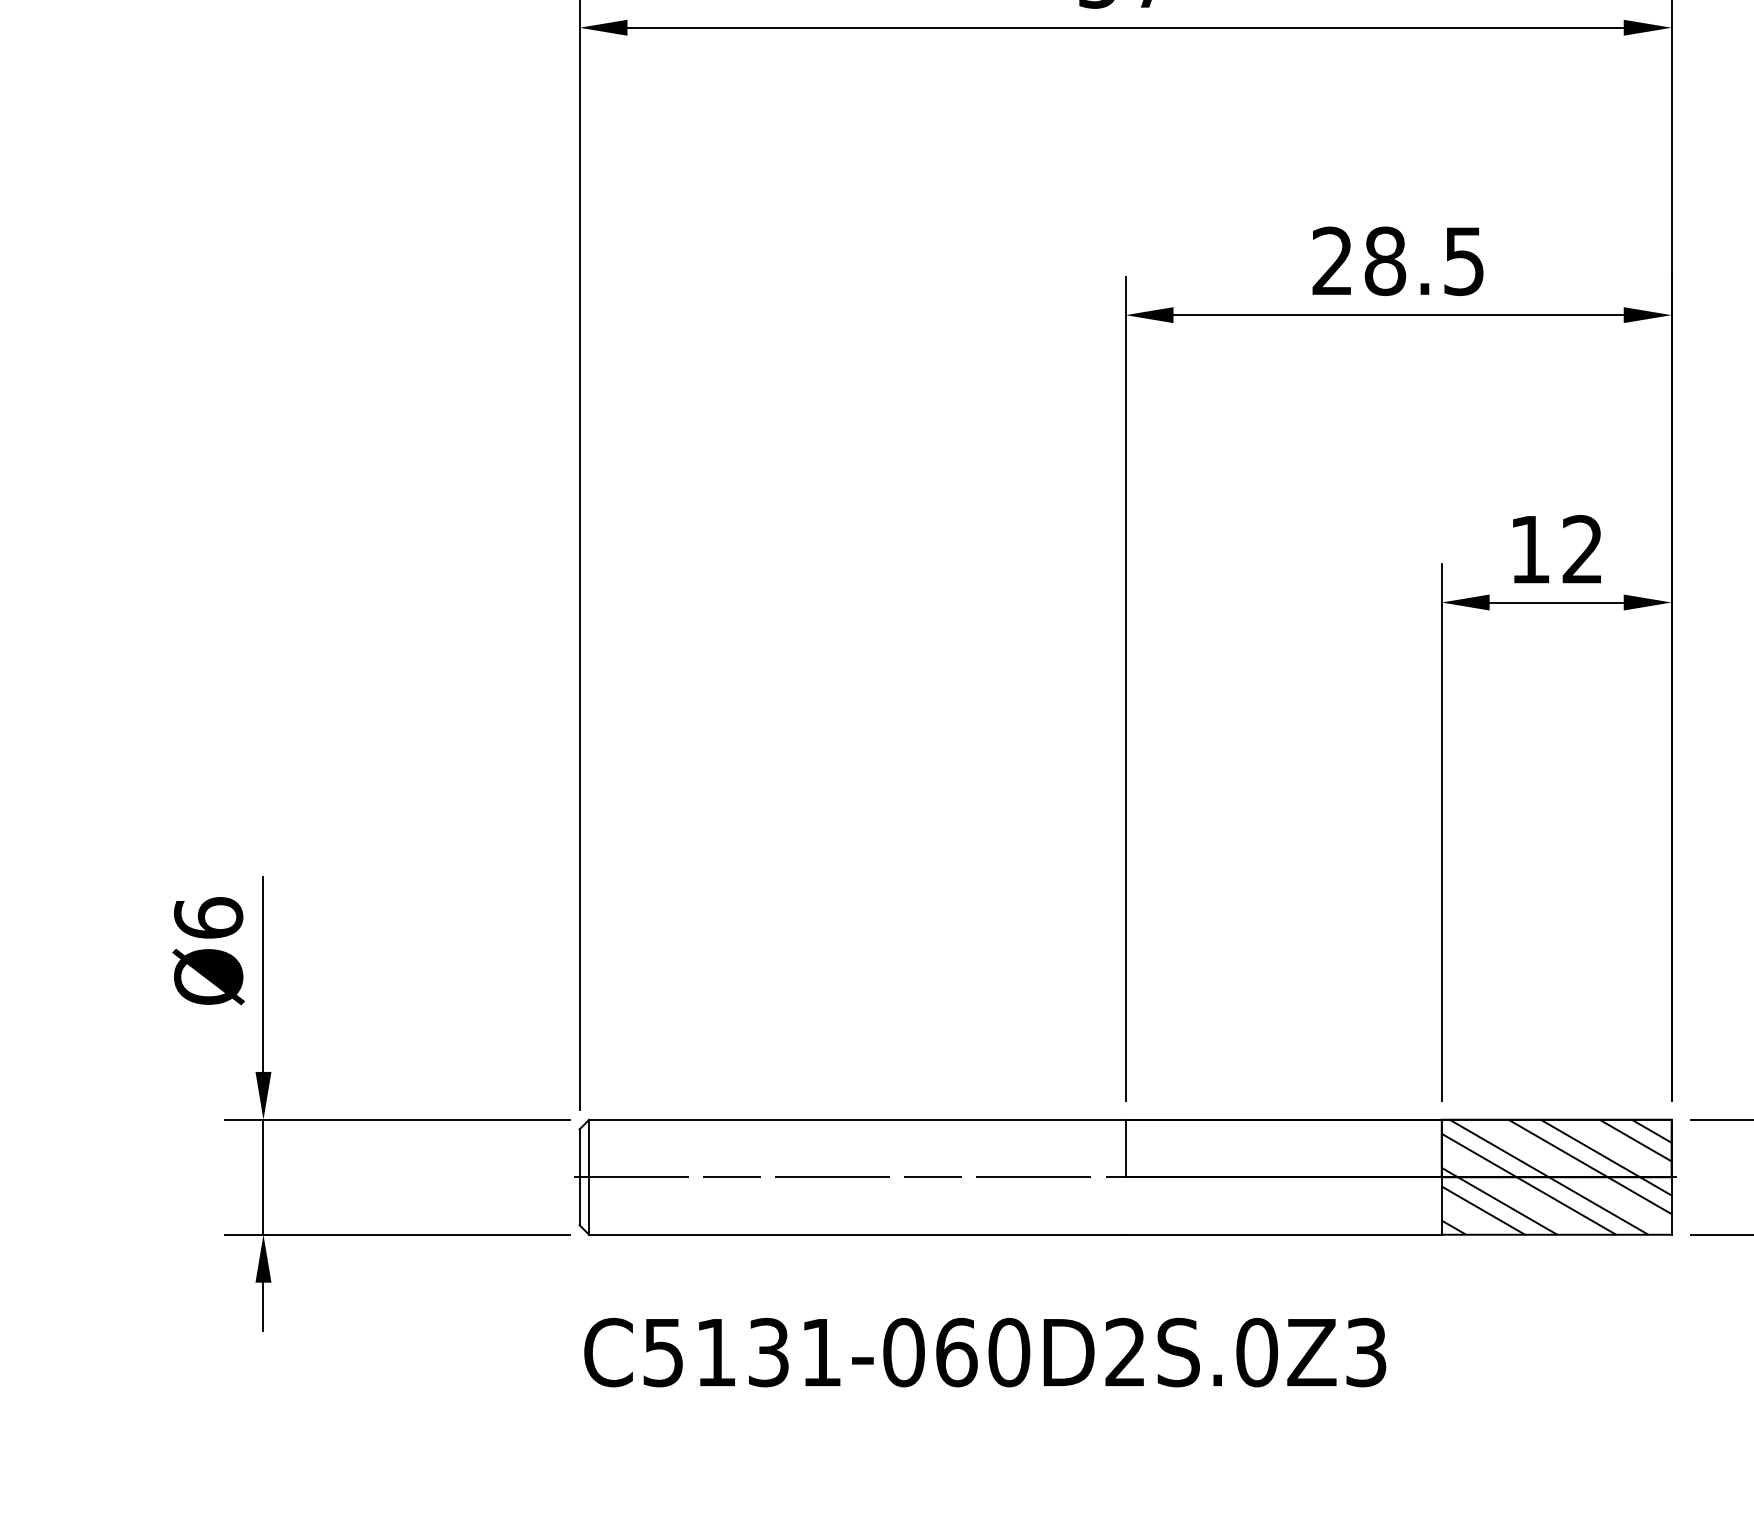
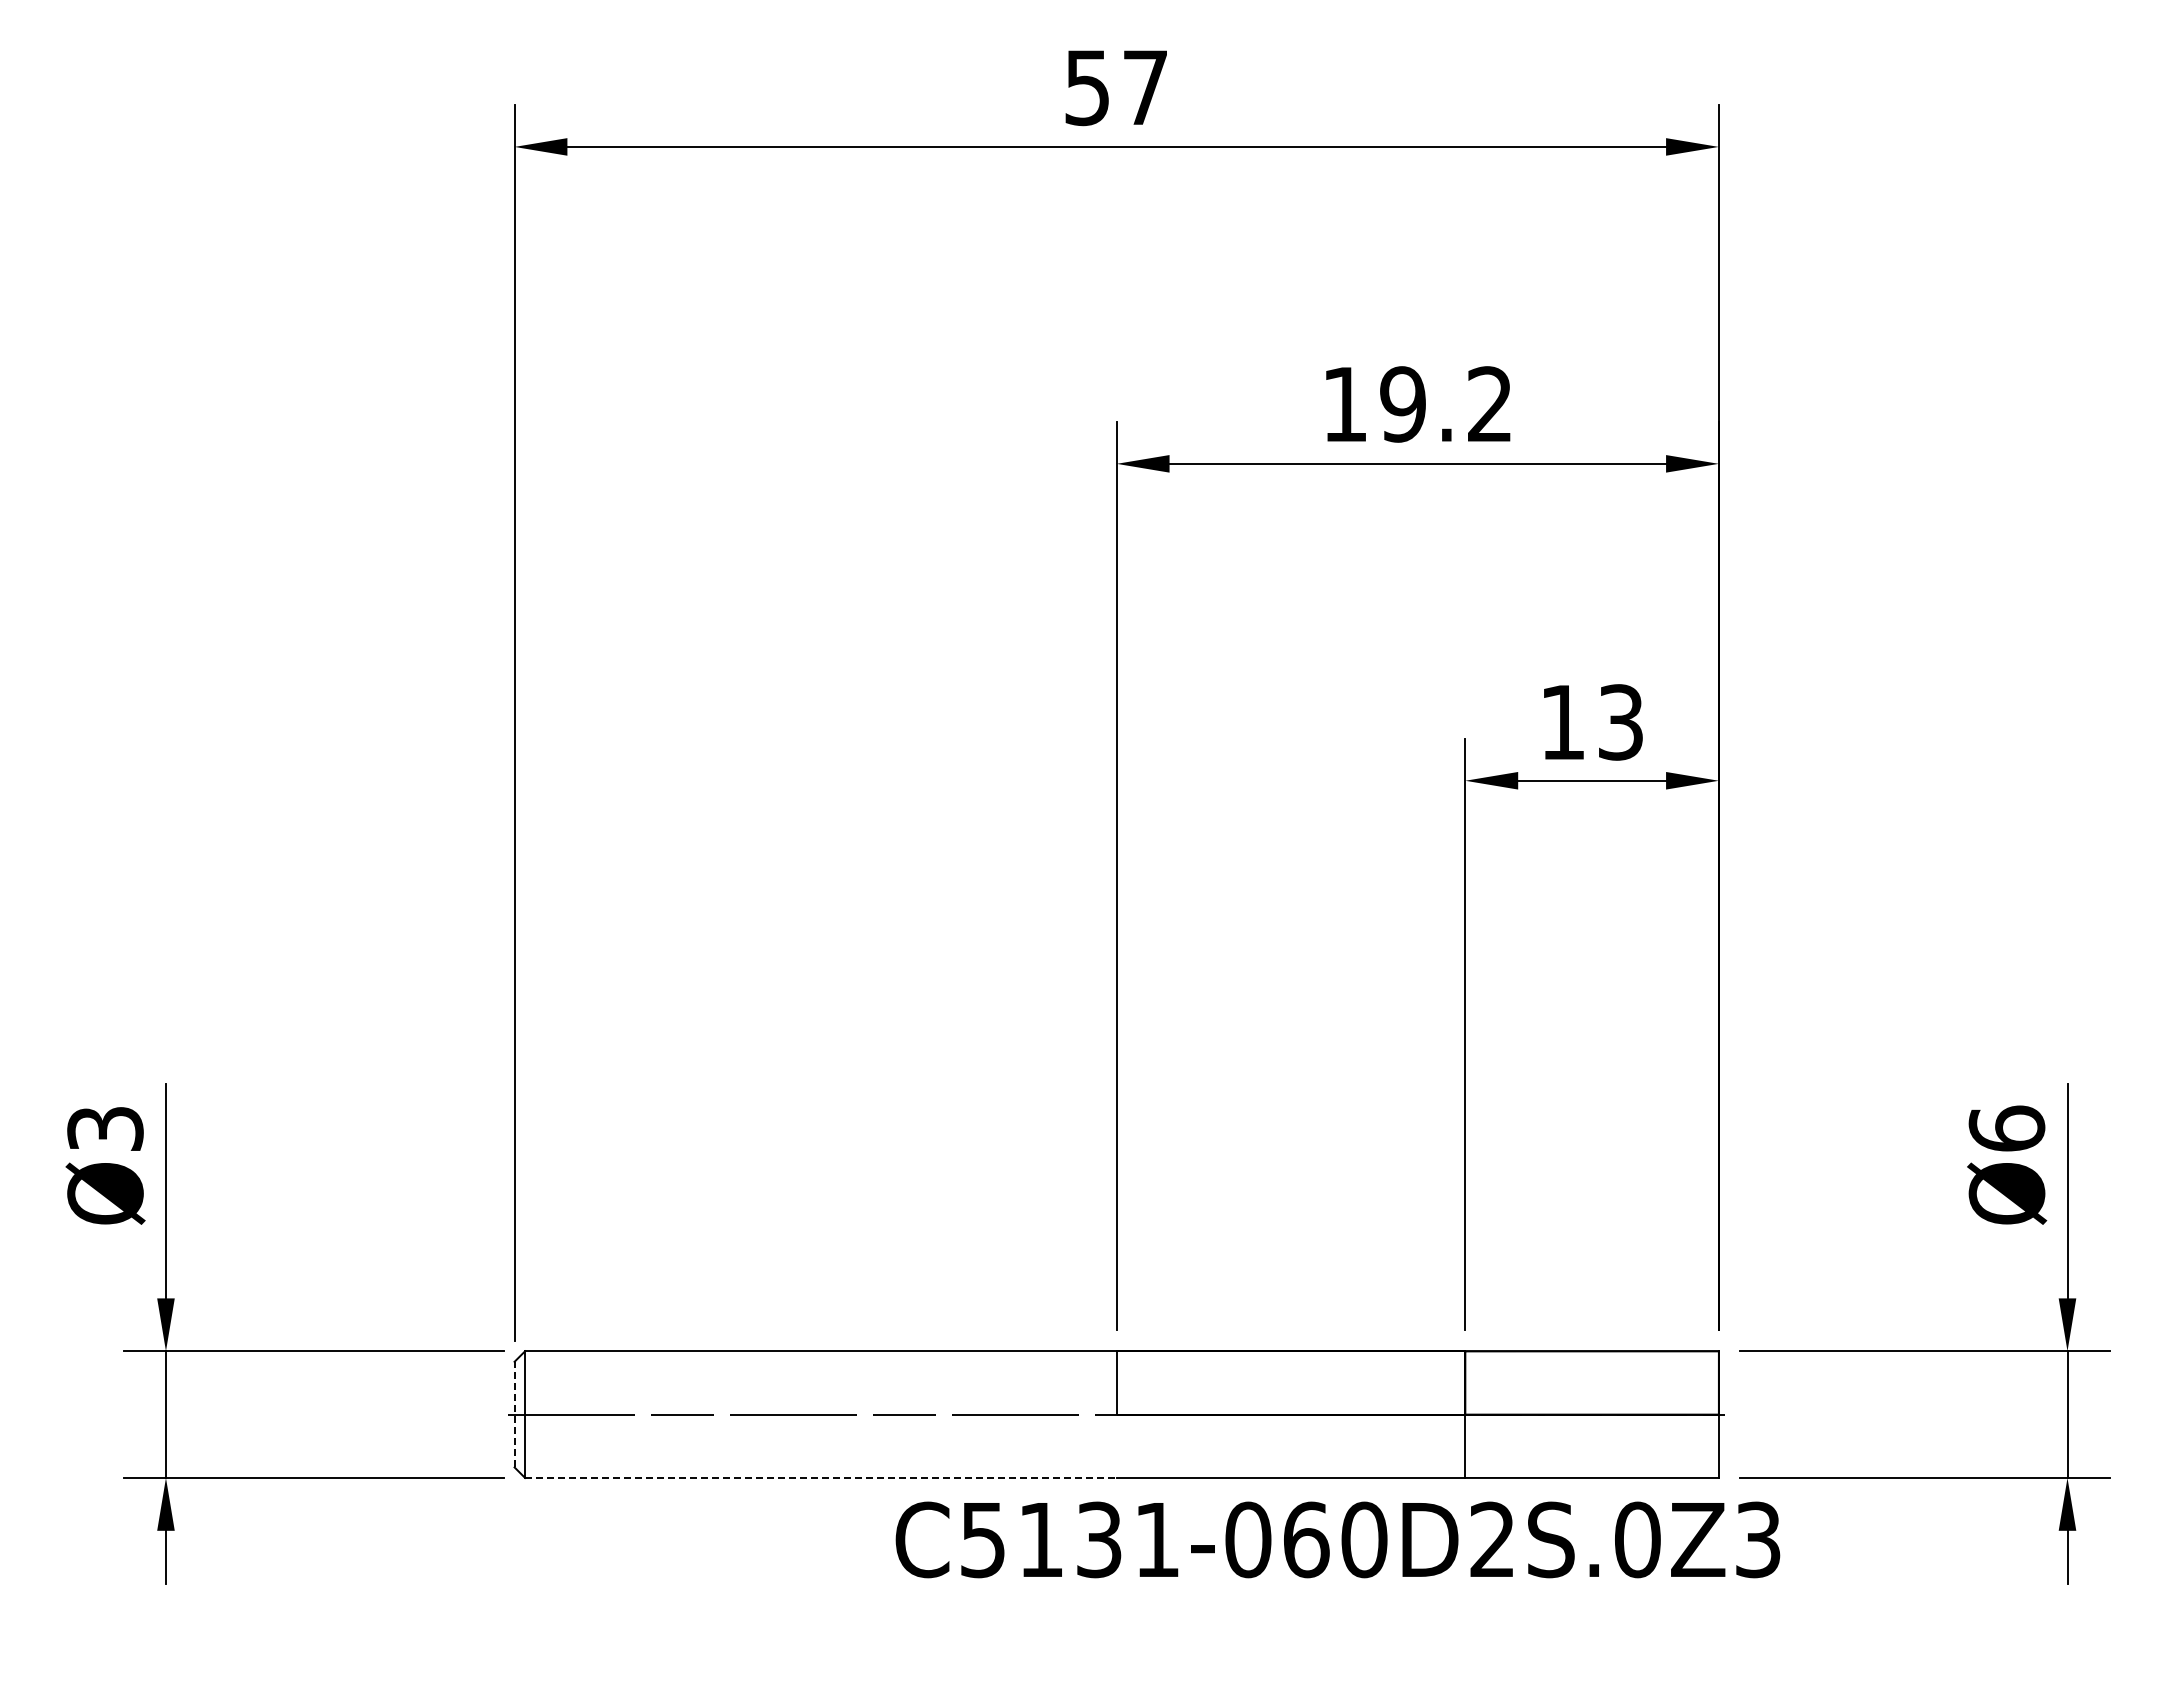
text: (1398, 261) -> (1417, 404), 28.5 -> 19.2
text: (1582, 549) -> (1620, 722), 12 -> 13
text: (208, 917) -> (105, 1128), Ø6 -> Ø3
line: (579, 1177) -> (514, 1414), solid -> dashed
hatch: (1556, 1177) -> (1591, 1414), removed
line: (856, 1234) -> (820, 1477), solid -> dashed
text: (984, 1352) -> (1337, 1539), moved

